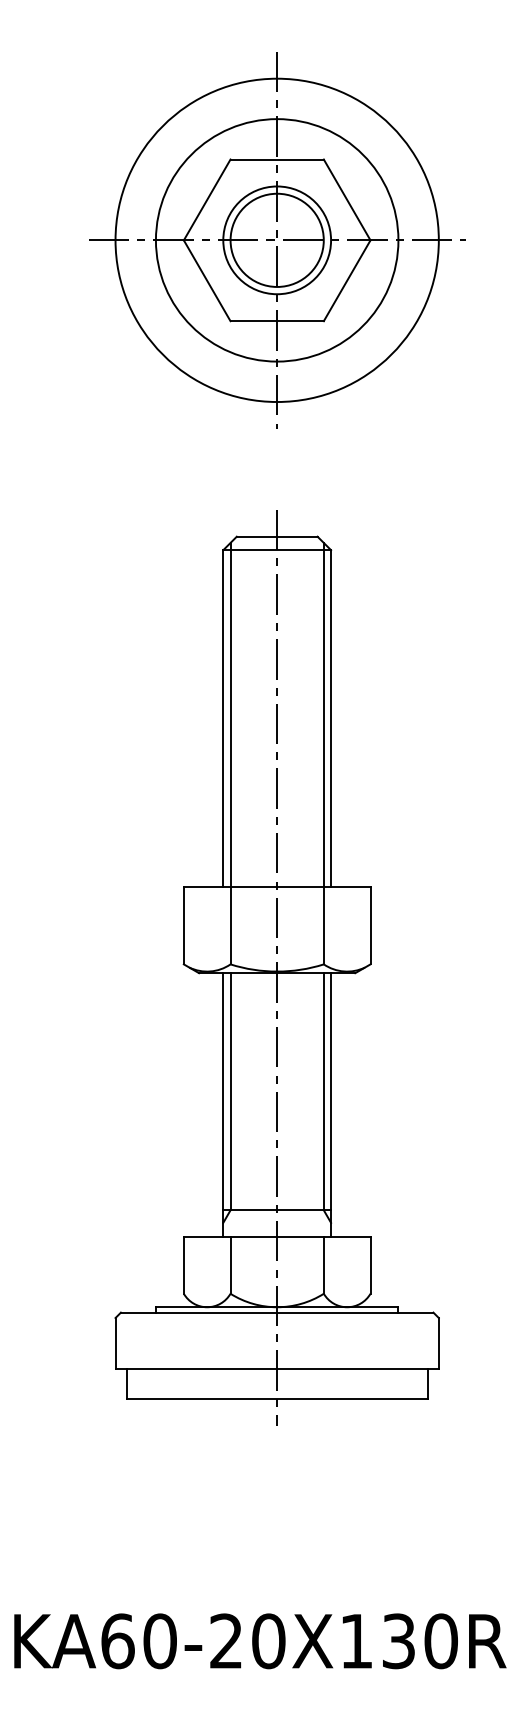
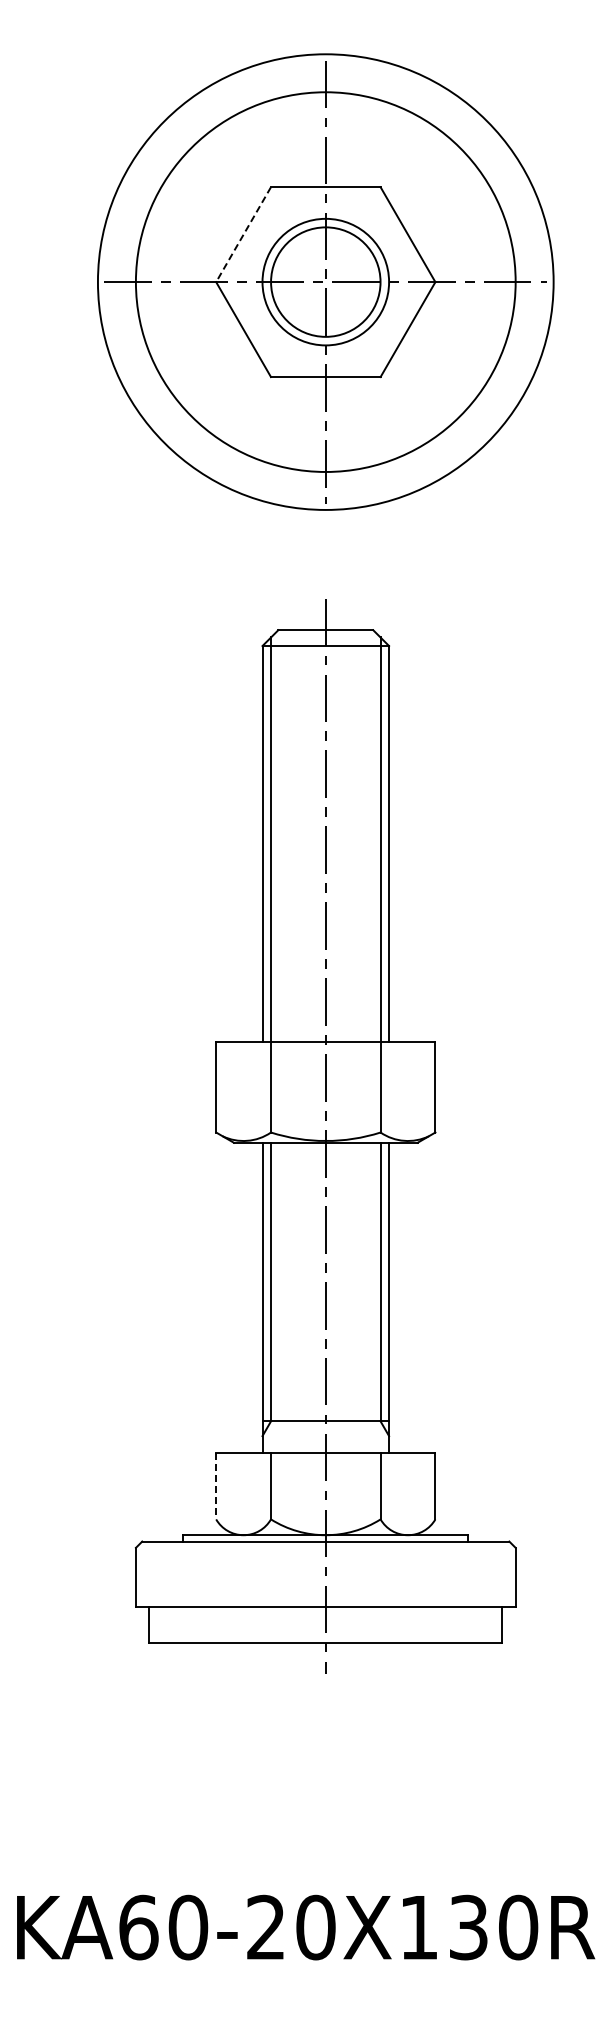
line: (207, 199) -> (243, 234), solid -> dashed
circle: (276, 239) -> (325, 281), size x1.6
line: (184, 1265) -> (216, 1486), solid -> dashed

